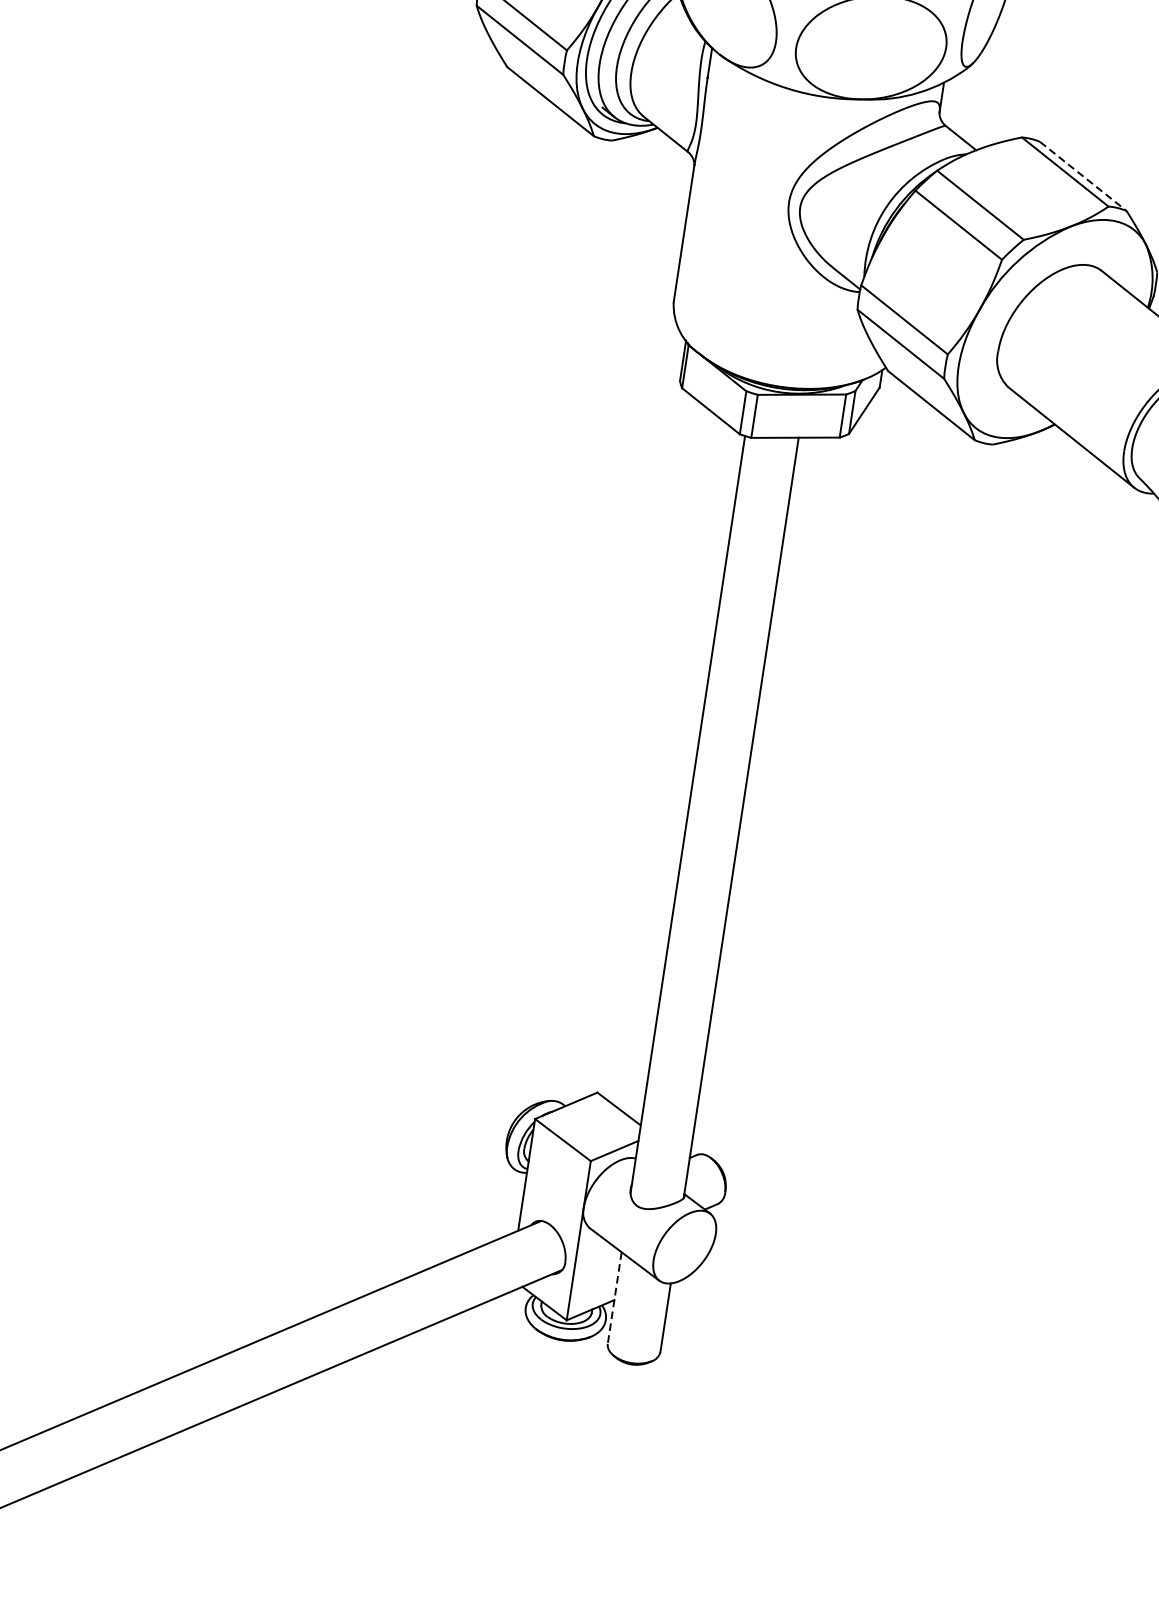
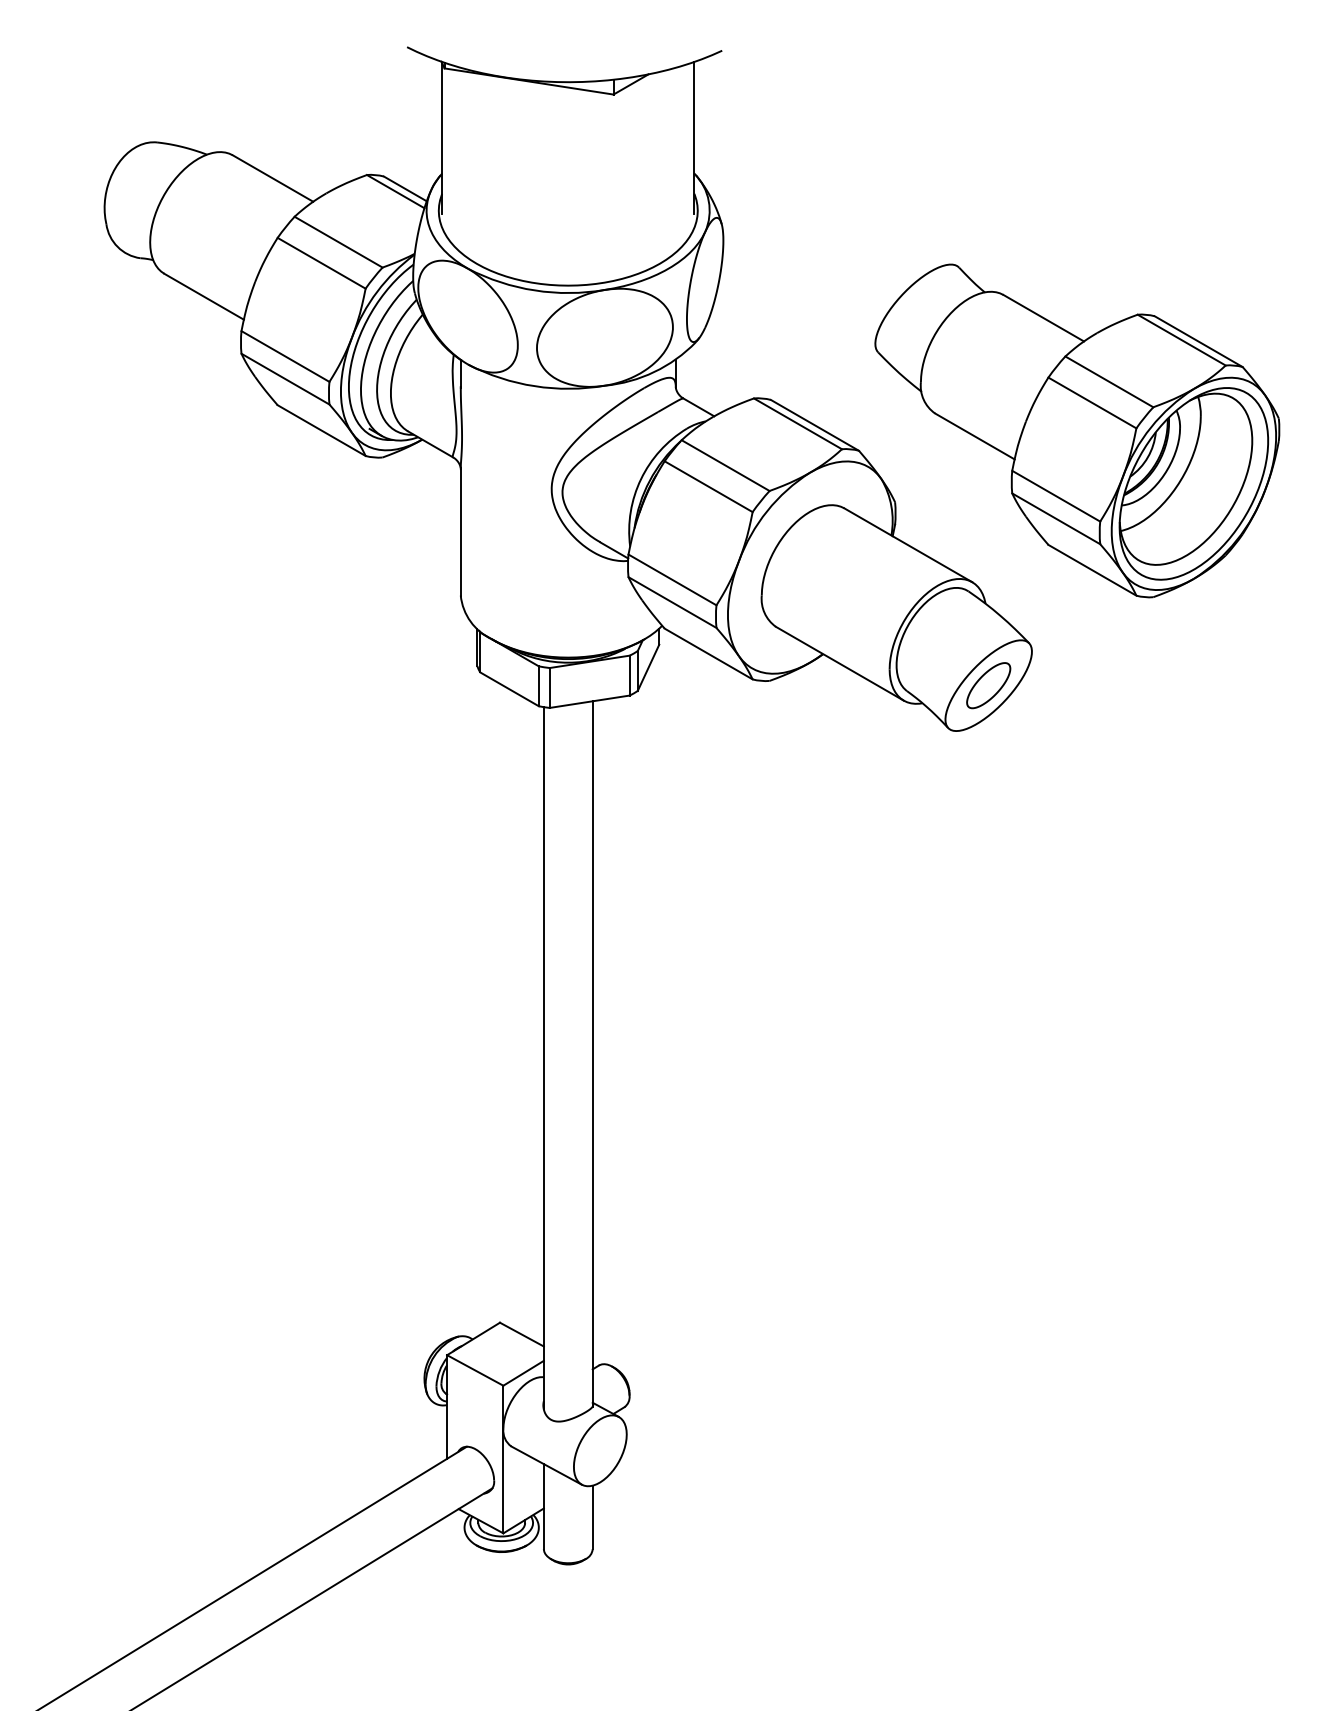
line: (1082, 176) -> (814, 425), dashed -> solid
line: (614, 1297) -> (543, 1506), dashed -> solid

